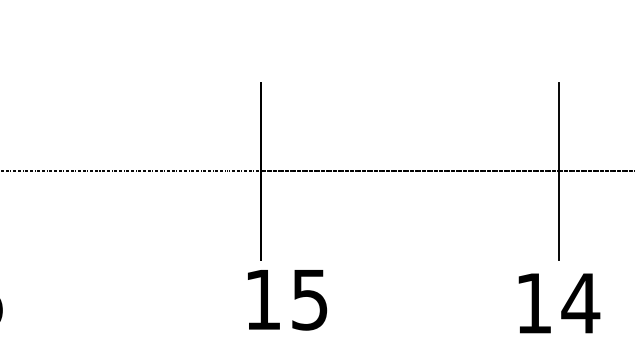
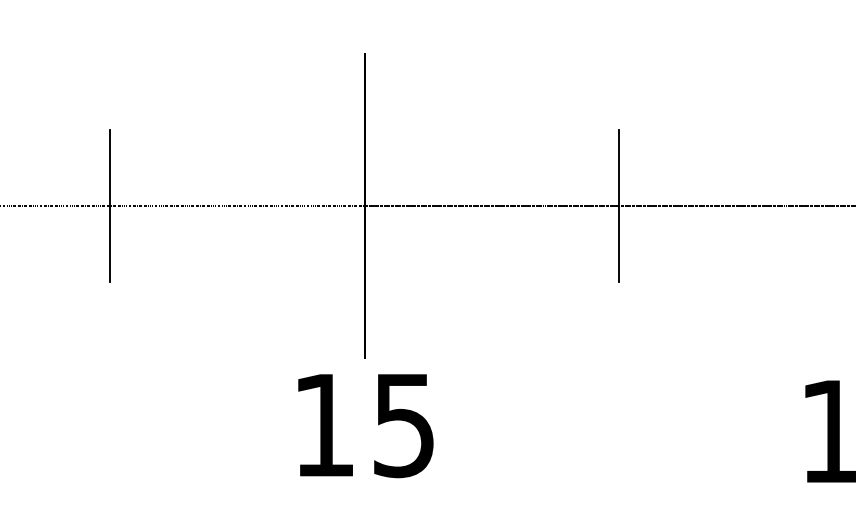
line: (111, 170) -> (109, 204), added
line: (409, 170) -> (618, 204), added
text: (287, 300) -> (365, 426), moved

